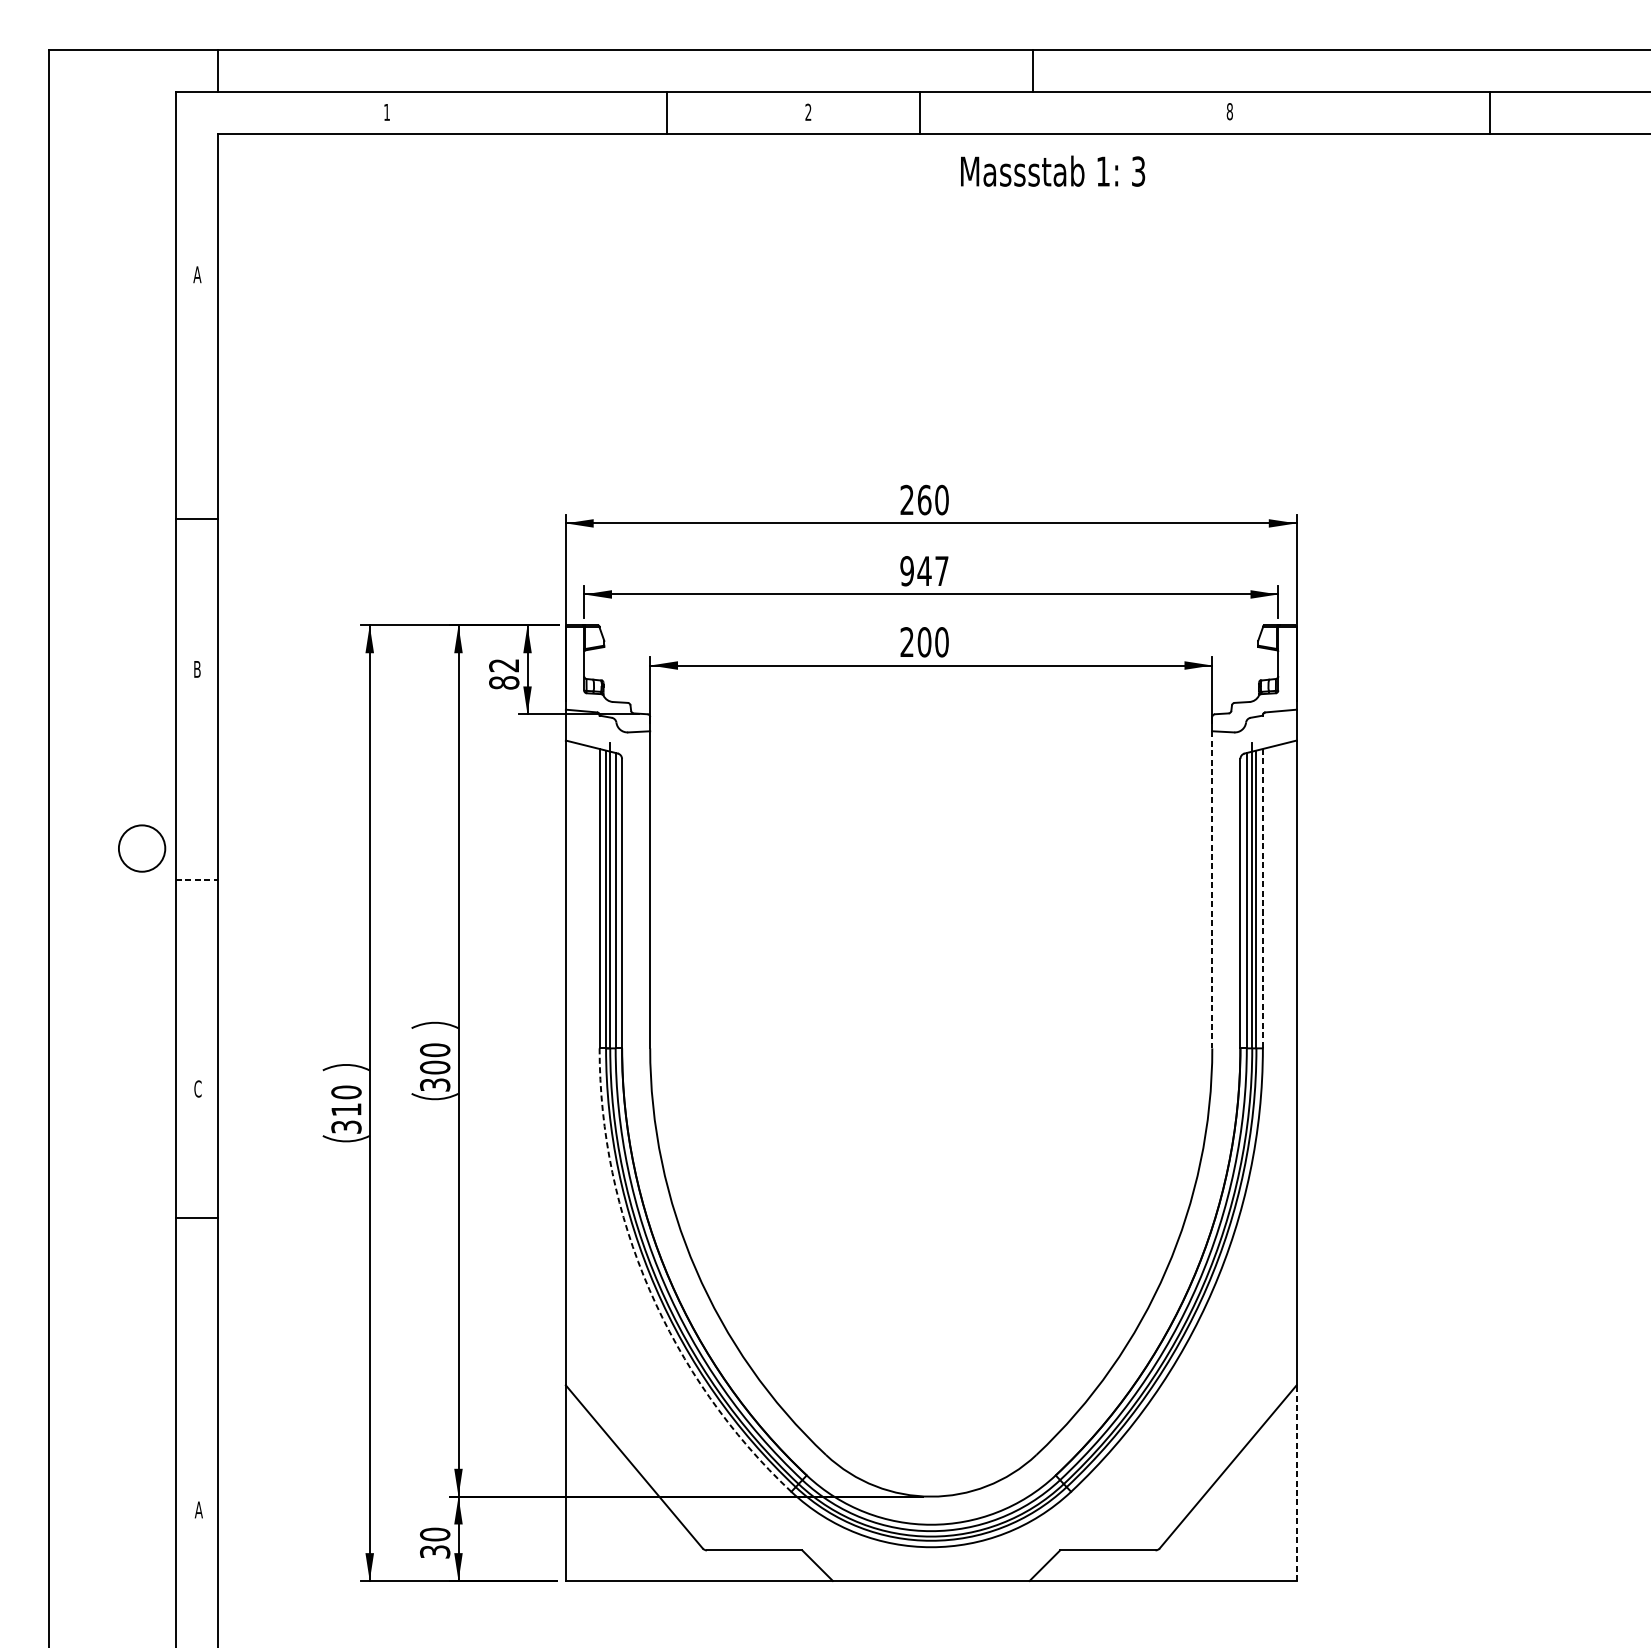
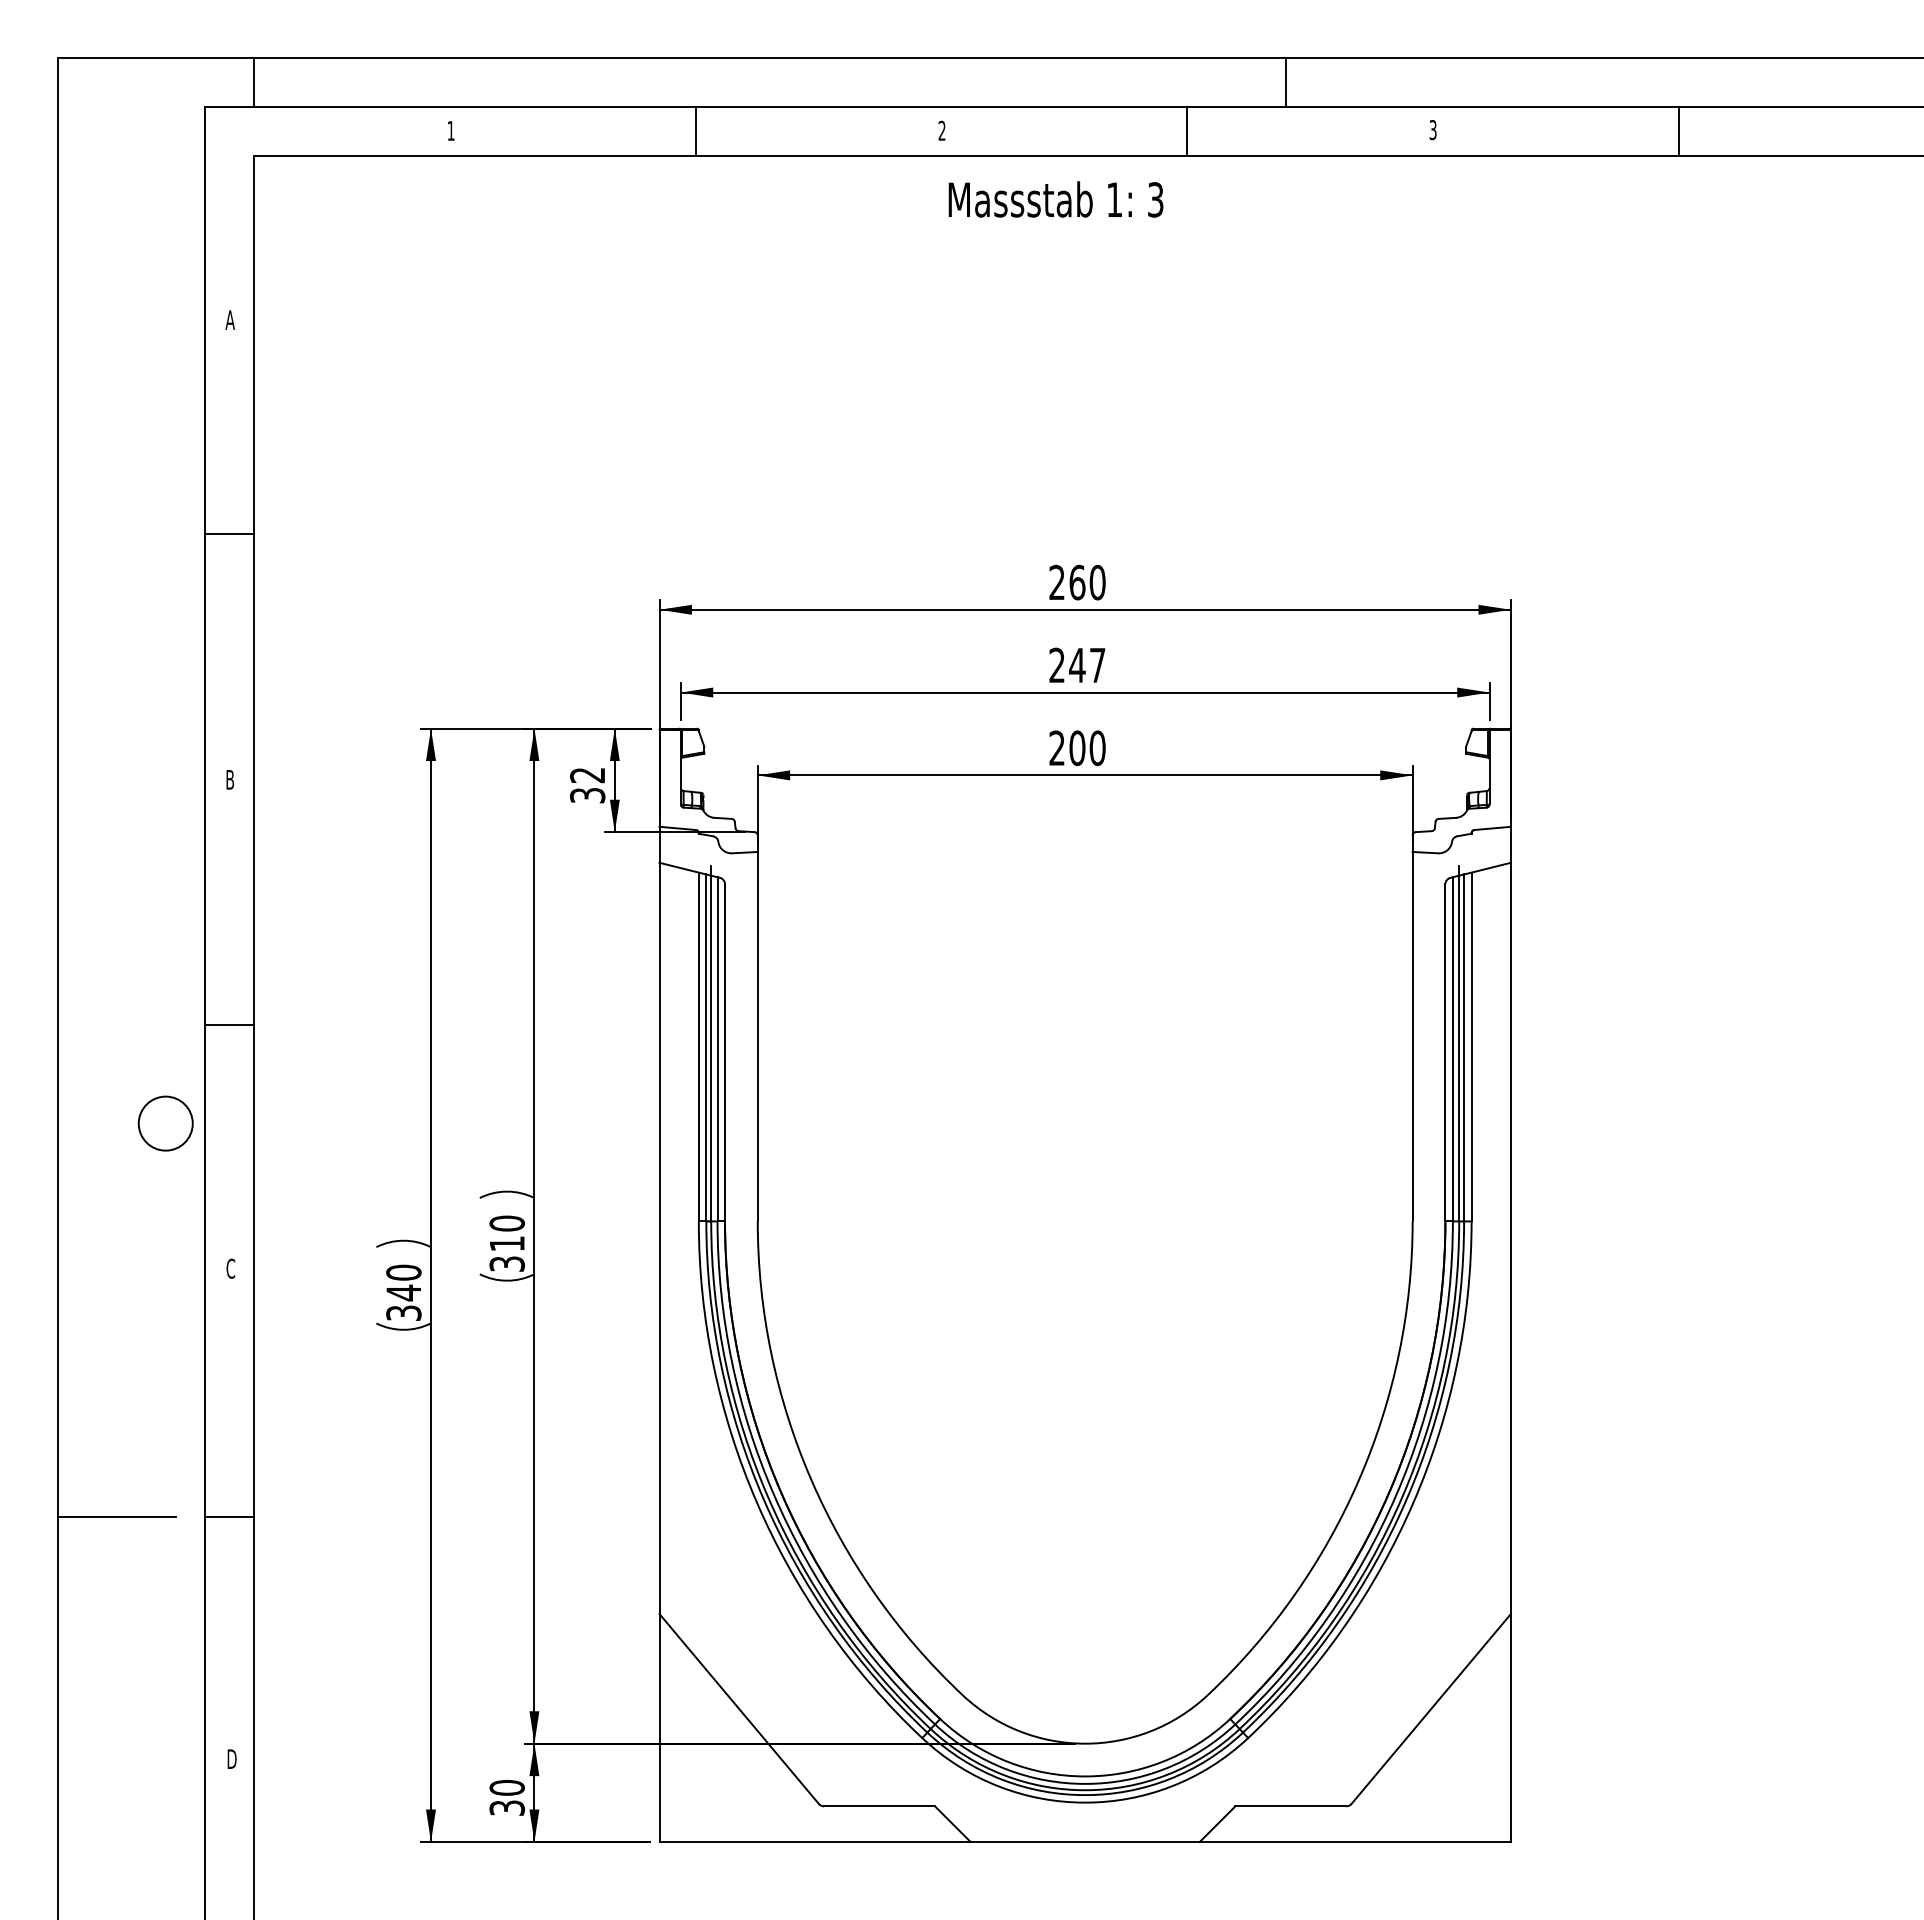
line: (1032, 69) -> (1285, 81), moved
line: (667, 112) -> (696, 131), moved
line: (920, 112) -> (1187, 131), moved
text: (1229, 112) -> (1432, 130), 8 -> 3
line: (1490, 112) -> (1678, 131), moved
text: (1052, 171) -> (1055, 199), moved
line: (196, 518) -> (229, 534), moved
text: (907, 571) -> (1057, 665), 947 -> 247
text: (504, 682) -> (587, 795), 82 -> 32
circle: (141, 848) -> (165, 1123), moved
line: (196, 880) -> (229, 1025), dashed -> solid
line: (1212, 889) -> (1412, 1036), dashed -> solid
line: (1262, 899) -> (1471, 1047), dashed -> solid
text: (434, 1067) -> (506, 1243), 300 -> 310
text: (346, 1109) -> (403, 1292), 310 -> 340
line: (196, 1217) -> (229, 1516), moved
arc: (649, 1289) -> (757, 1502), dashed -> solid
line: (99, 1301) -> (116, 1516), added
line: (1296, 1482) -> (1510, 1727), dashed -> solid
text: (198, 1509) -> (231, 1758), A -> D

